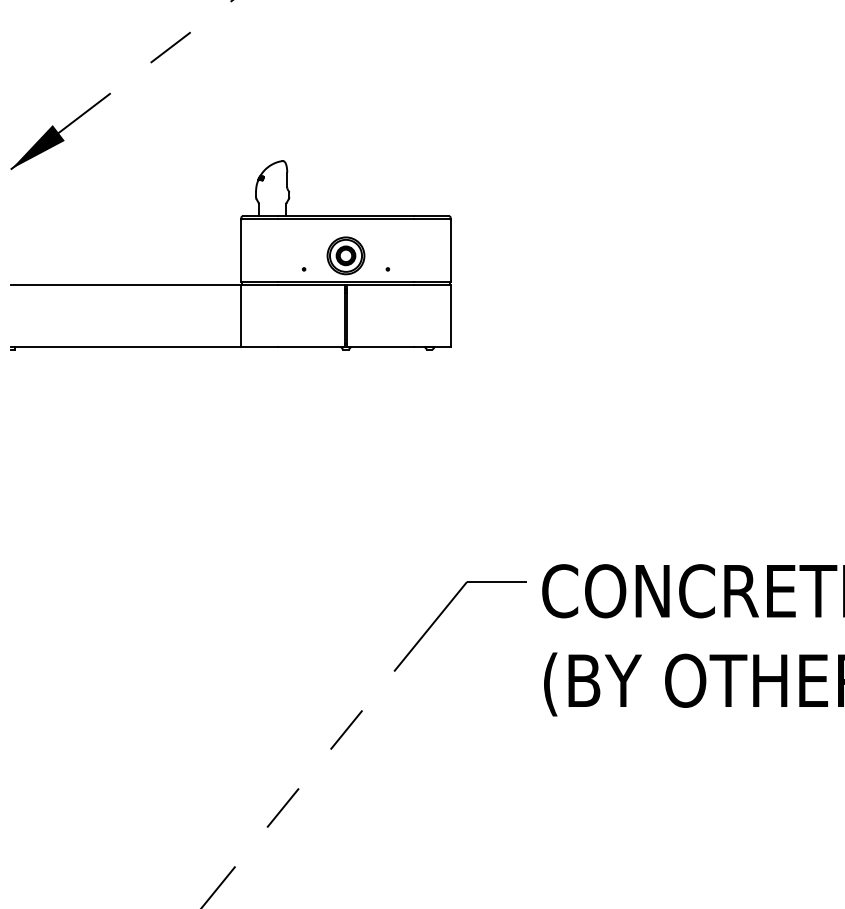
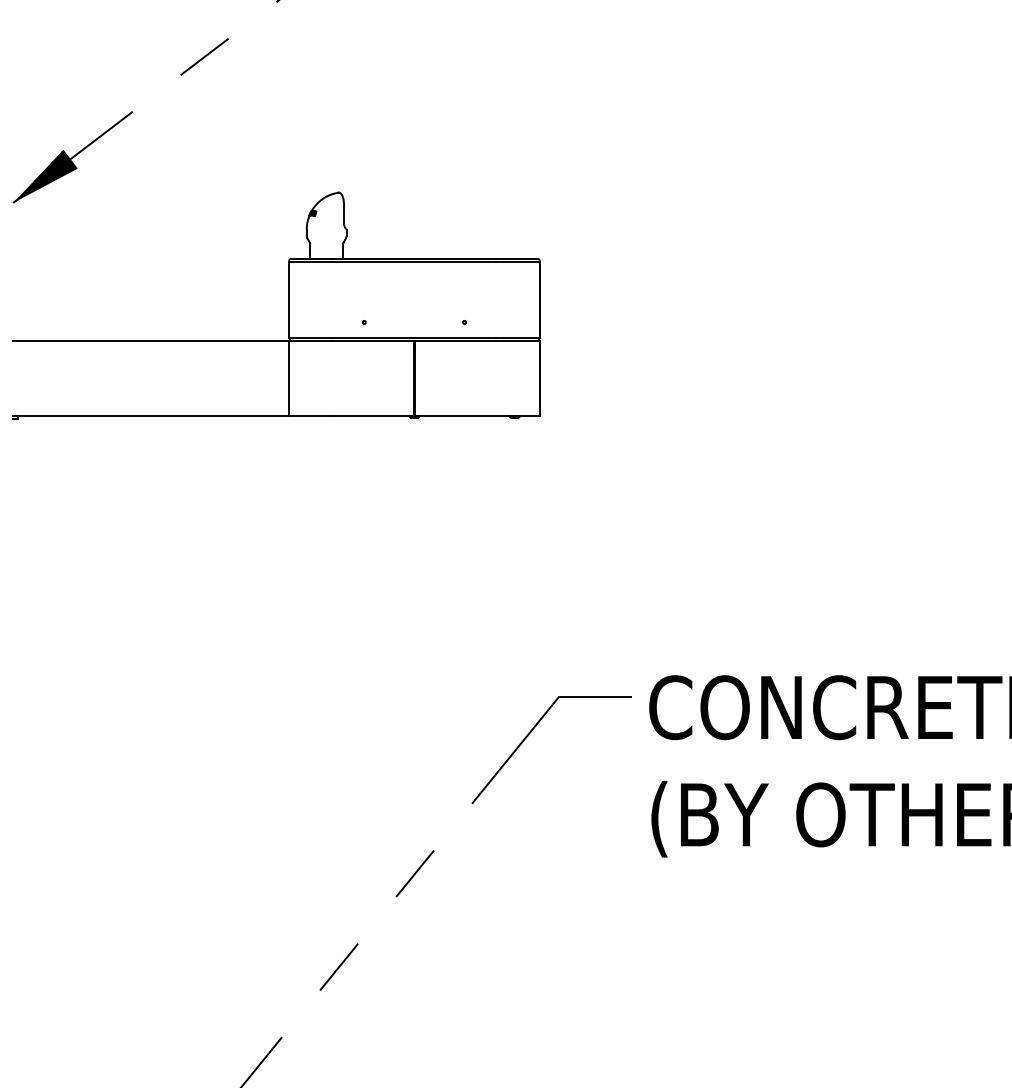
part: (346, 256) -> (414, 306), removed

